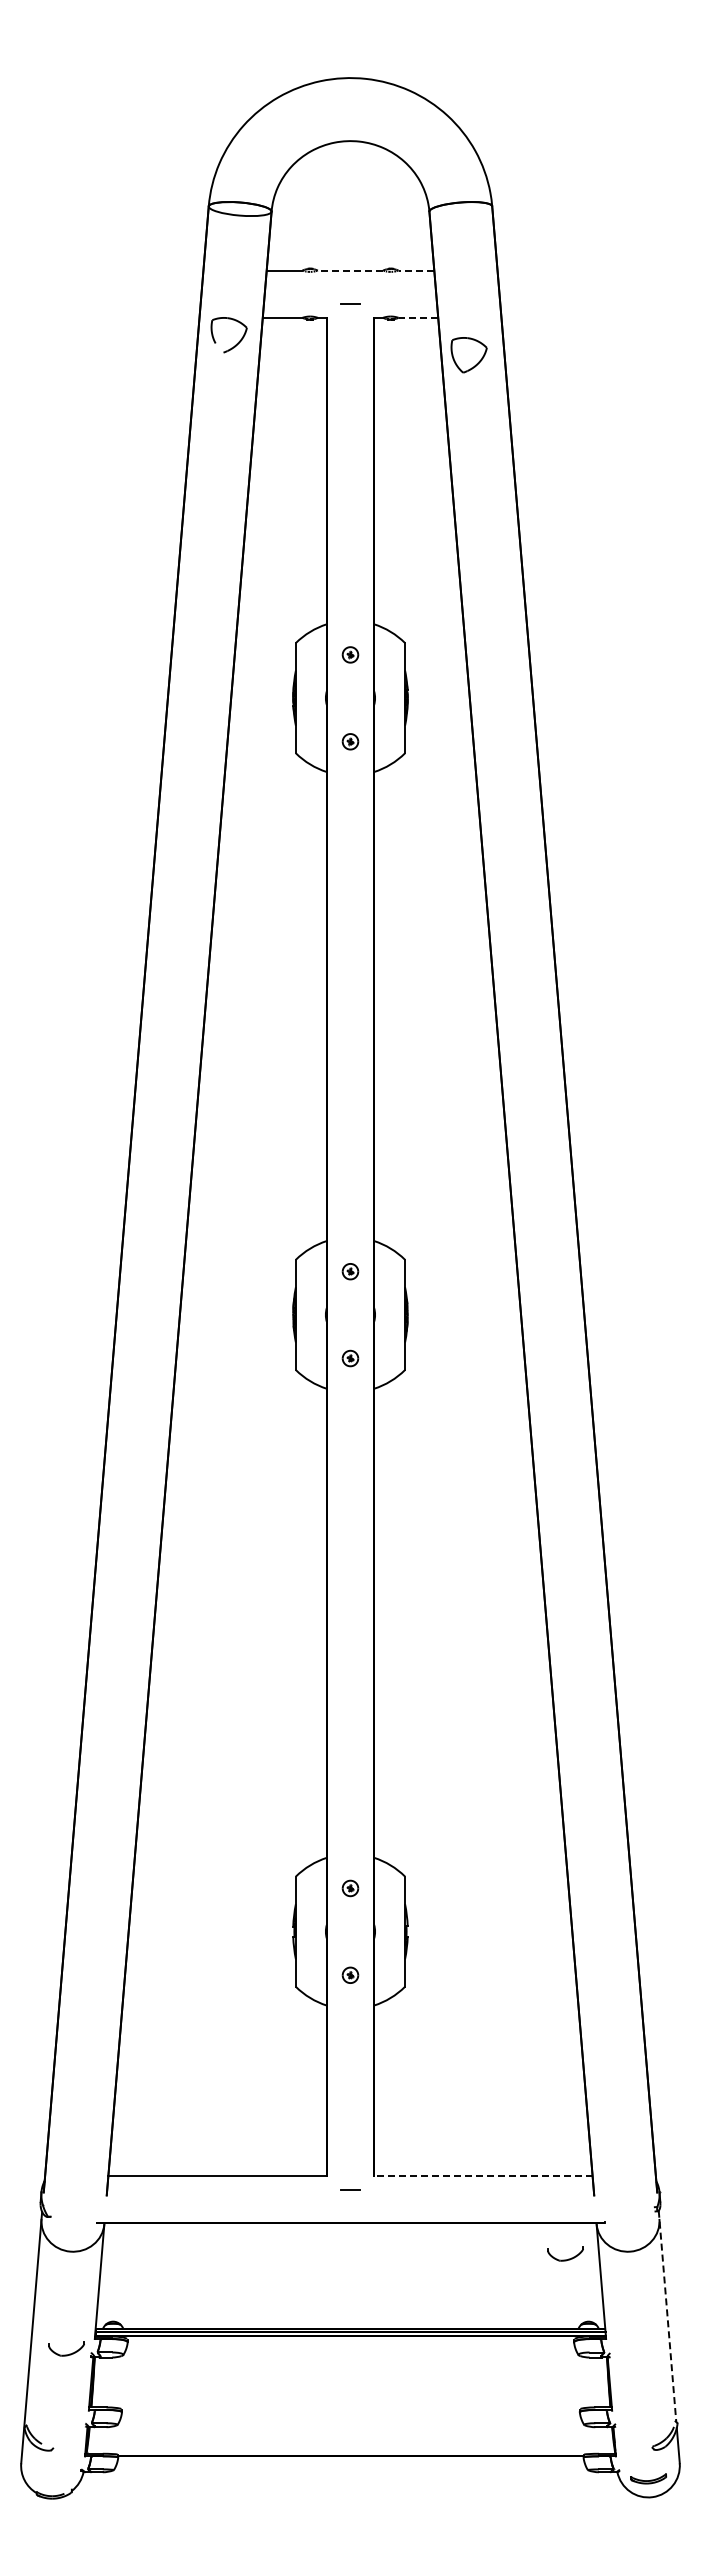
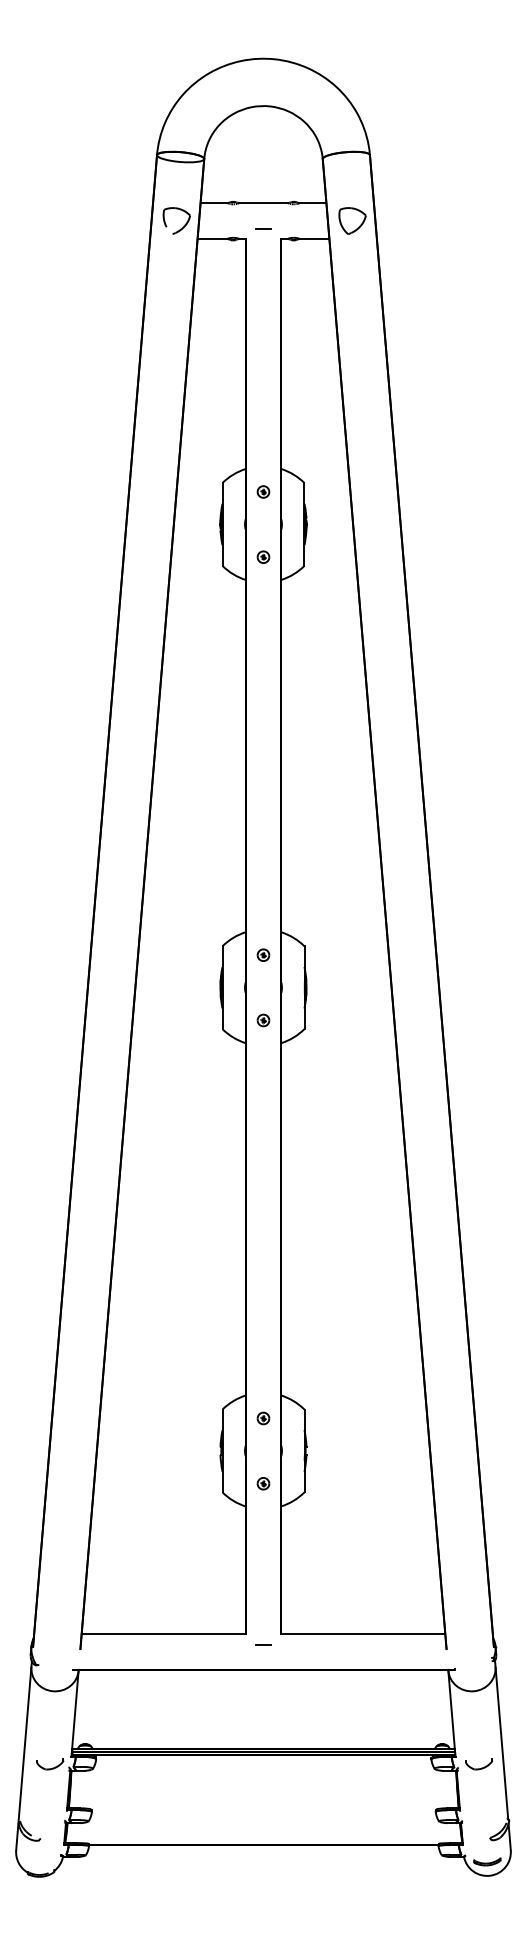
line: (350, 270) -> (263, 203), dashed -> solid
line: (416, 270) -> (313, 203), dashed -> solid
line: (418, 317) -> (314, 238), dashed -> solid
part: (236, 343) -> (182, 227), moved
part: (468, 355) -> (352, 221), moved
line: (482, 2175) -> (362, 1634), dashed -> solid
part: (565, 2253) -> (479, 1764), moved
line: (667, 2316) -> (501, 1740), dashed -> solid

